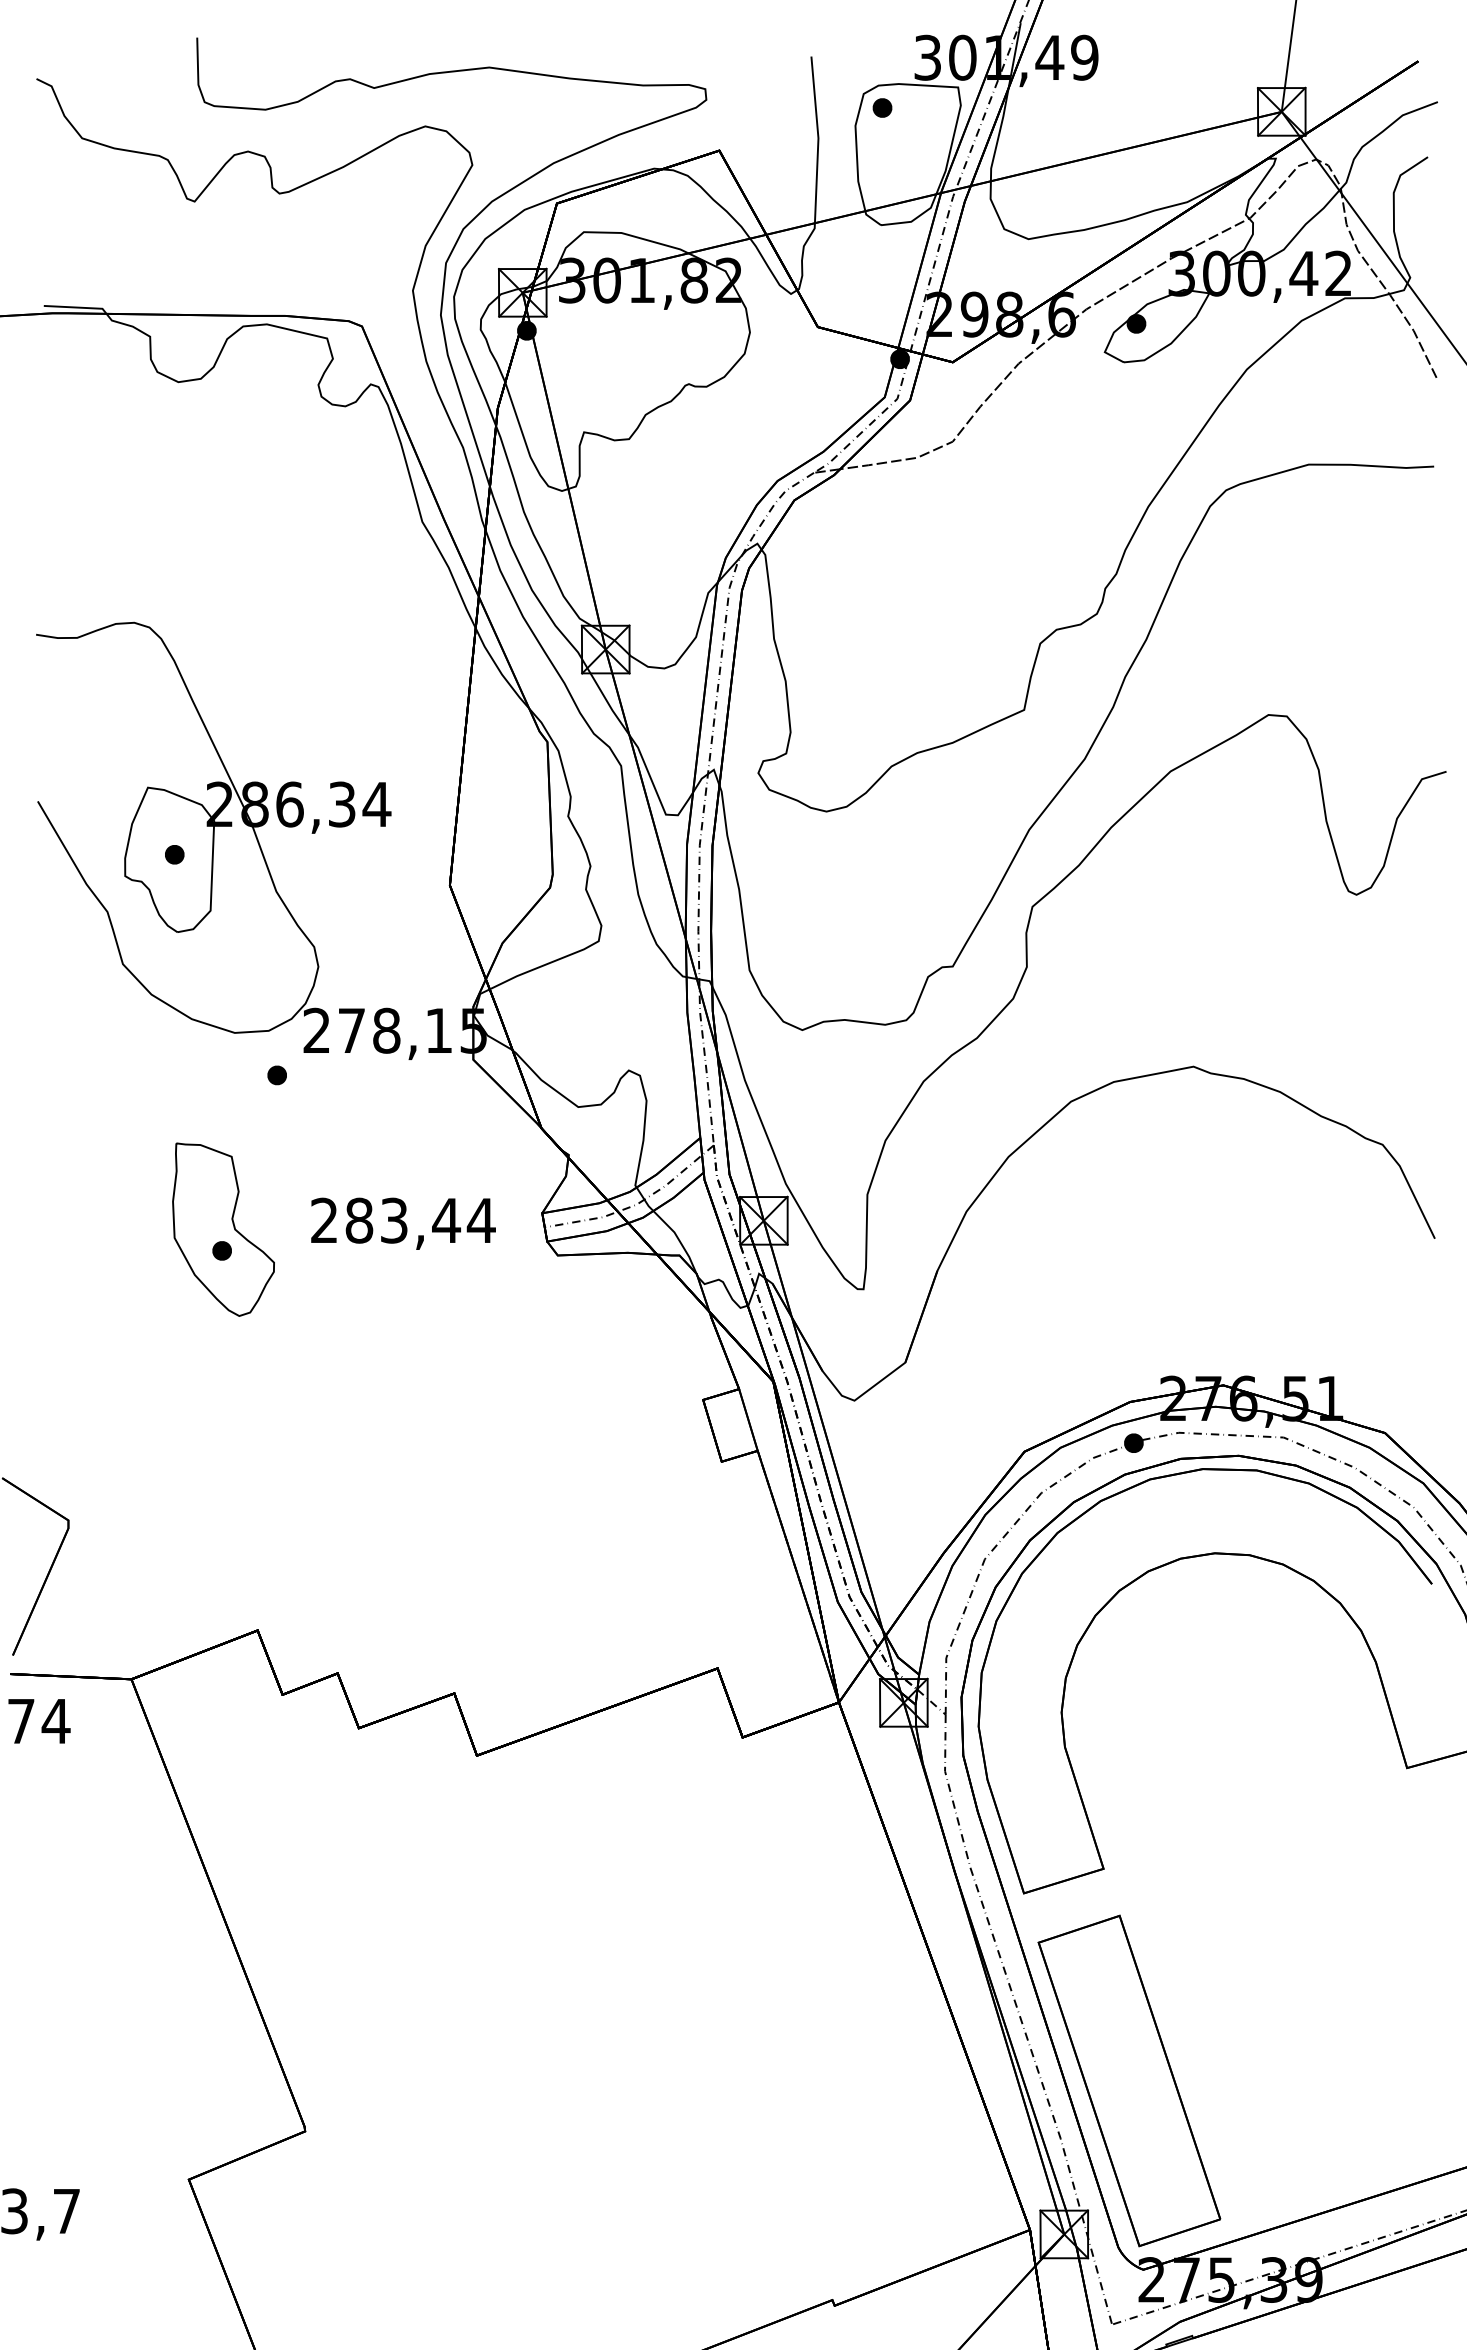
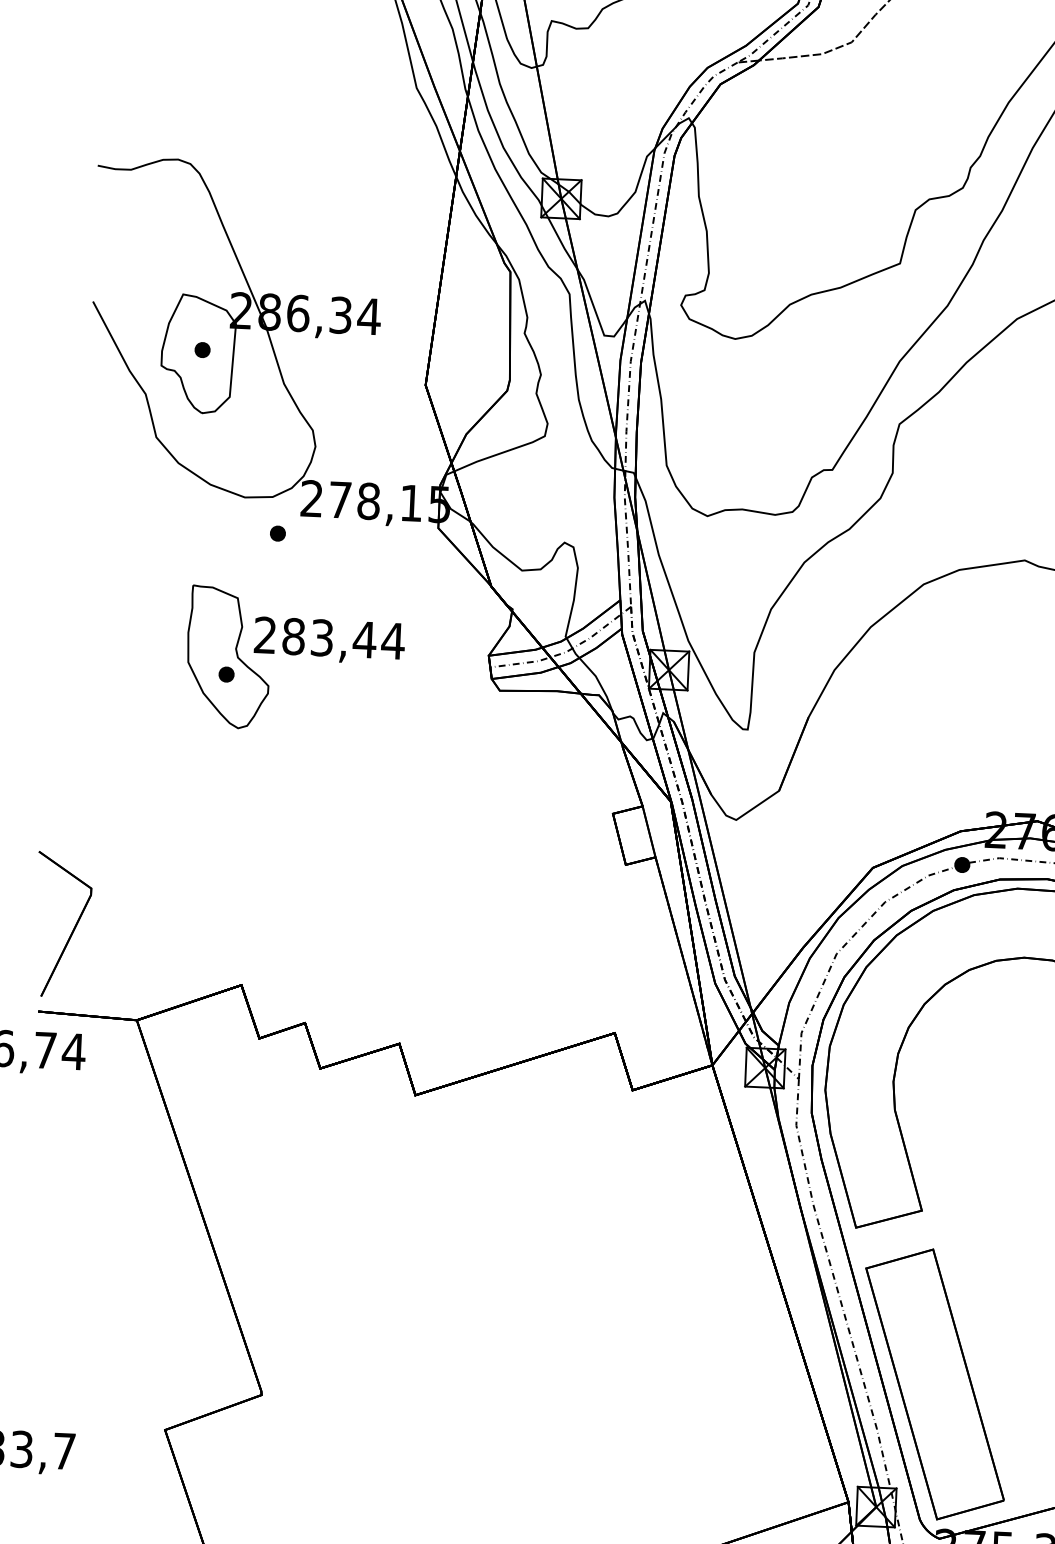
text: (403, 1223) -> (329, 640), moved

